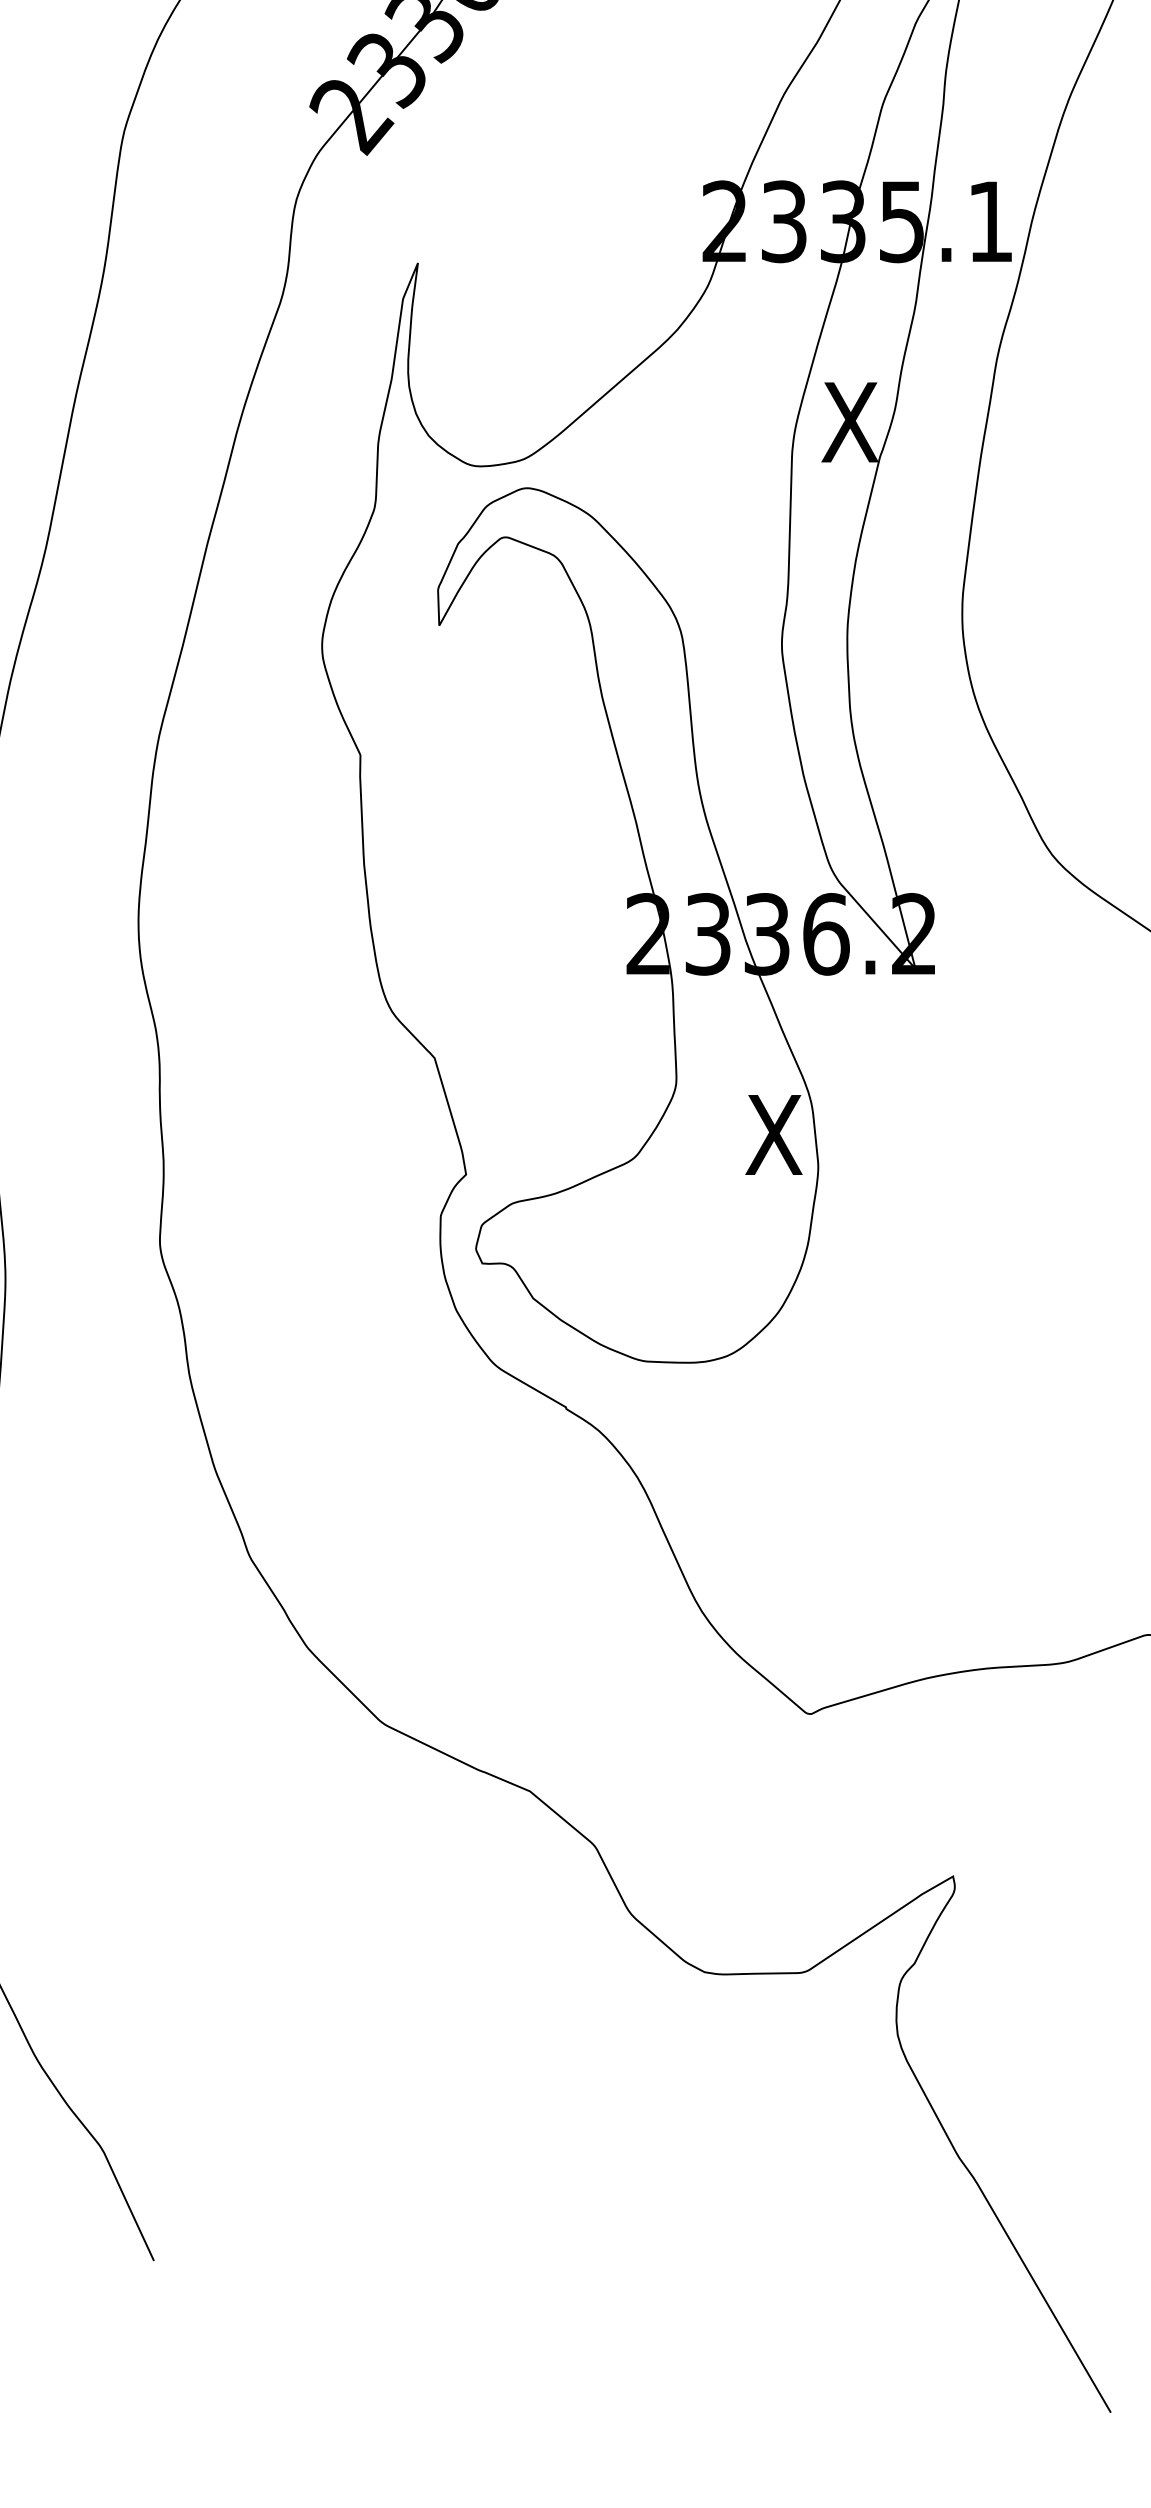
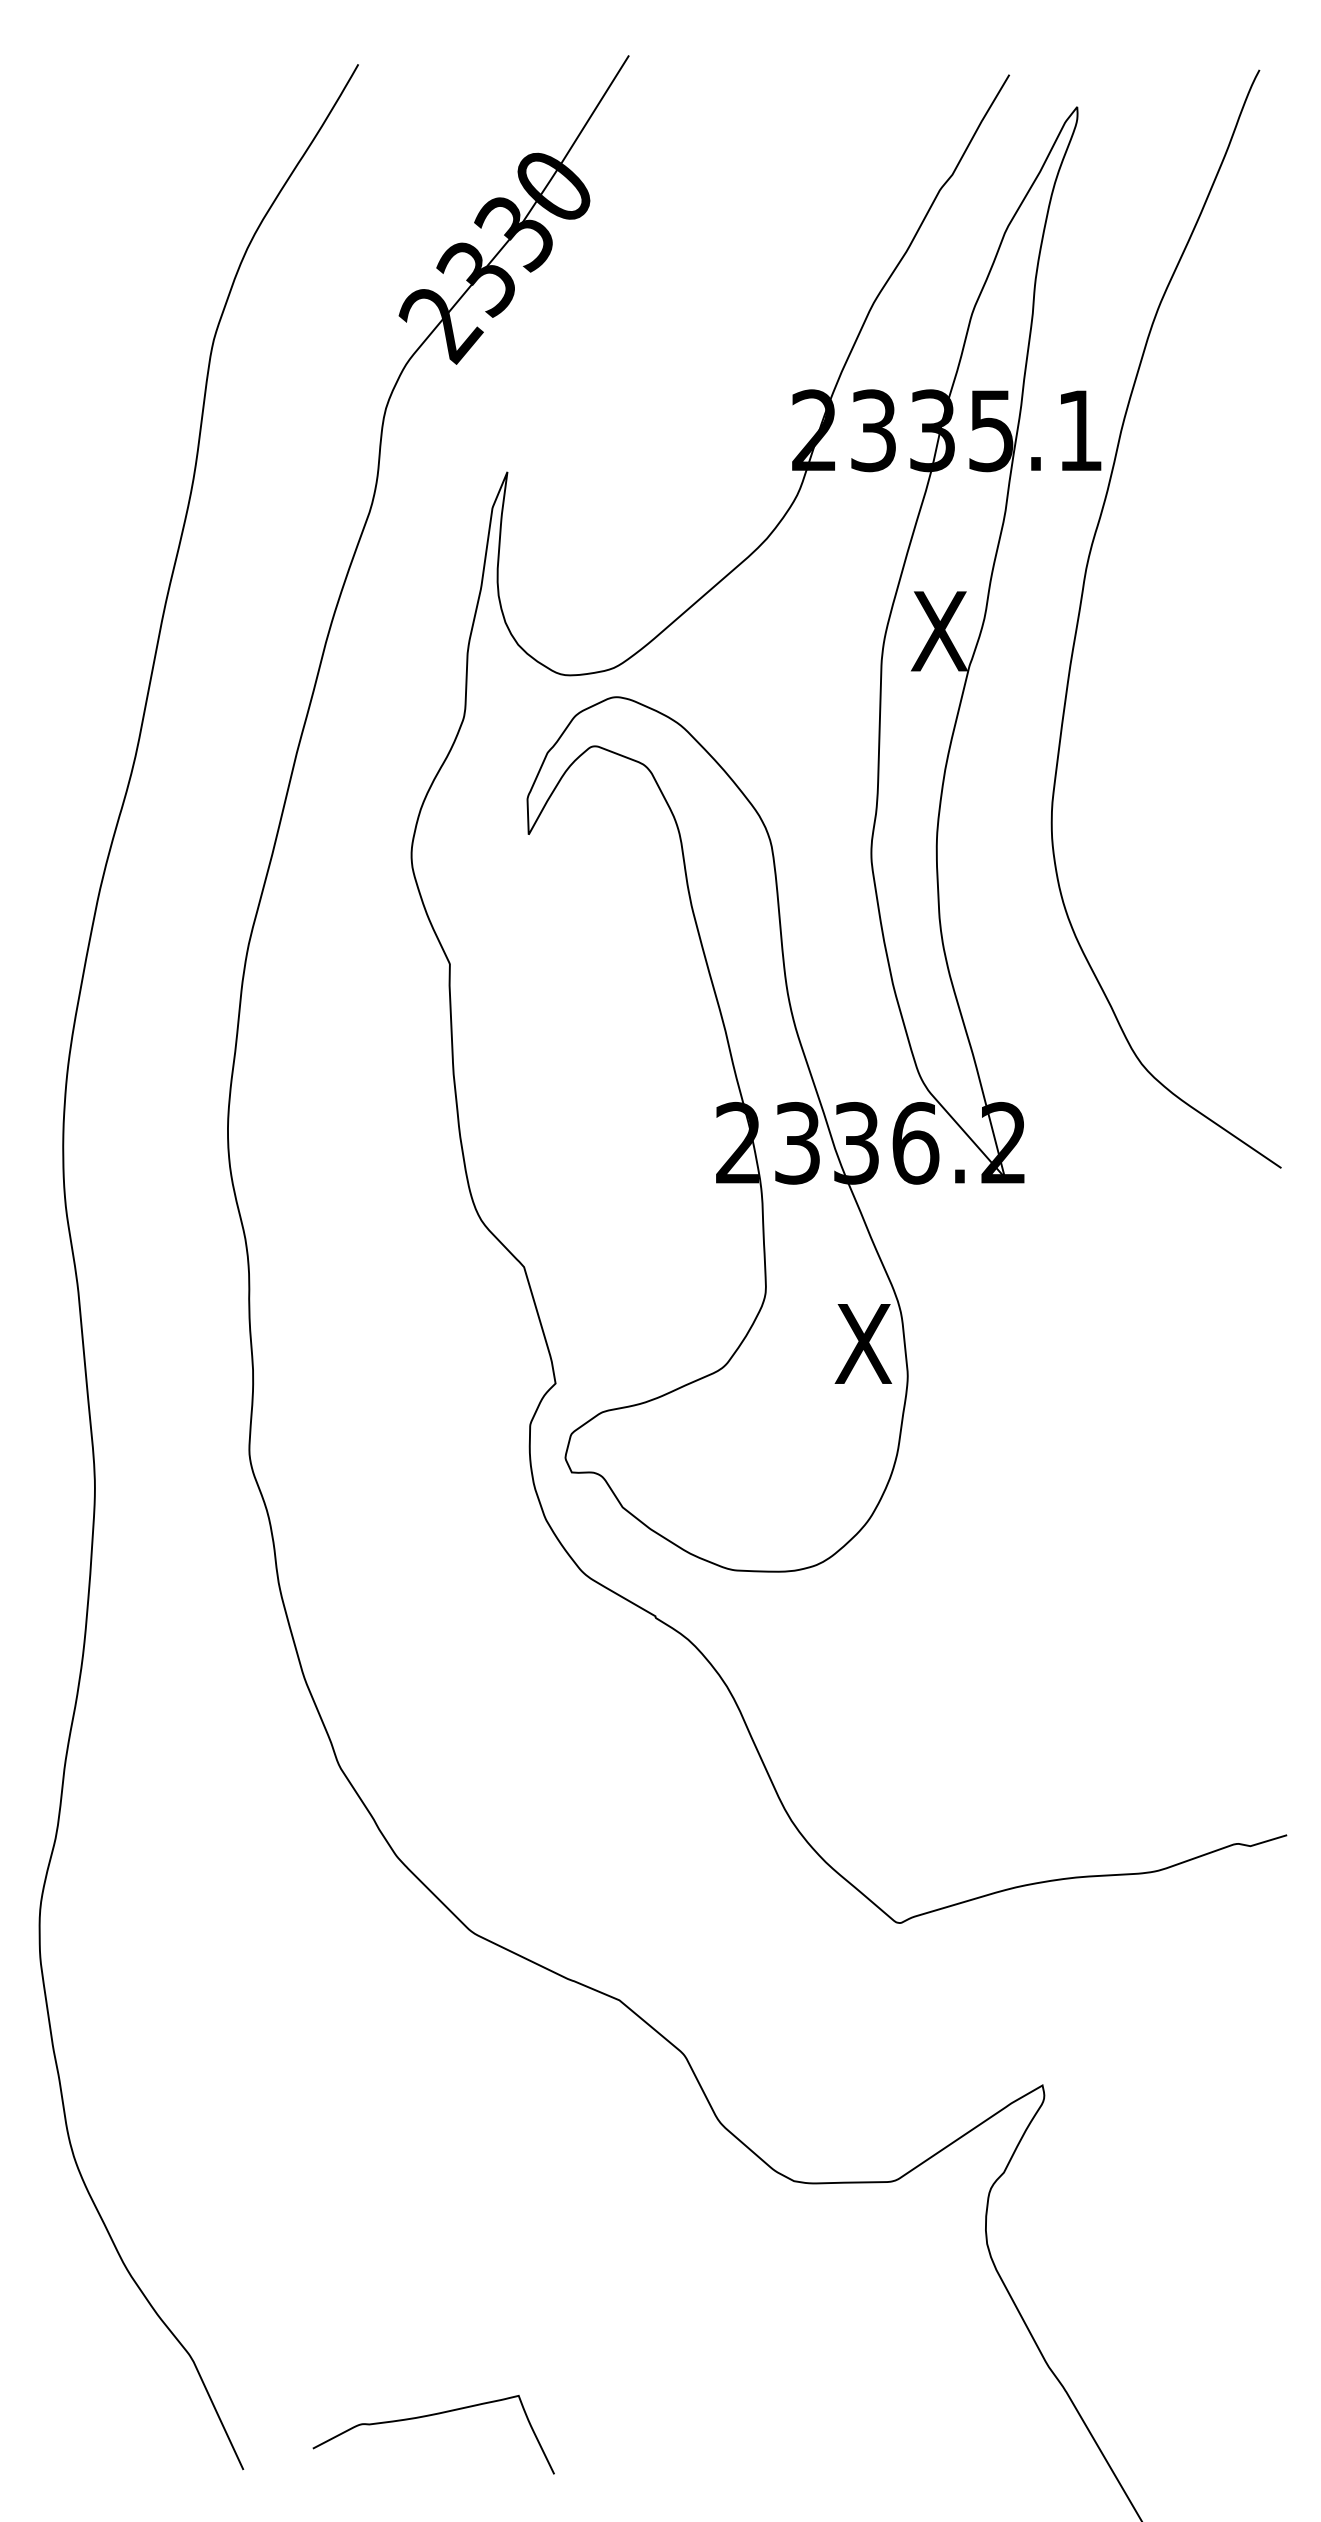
curve: (341, 2207) -> (430, 2416), added

